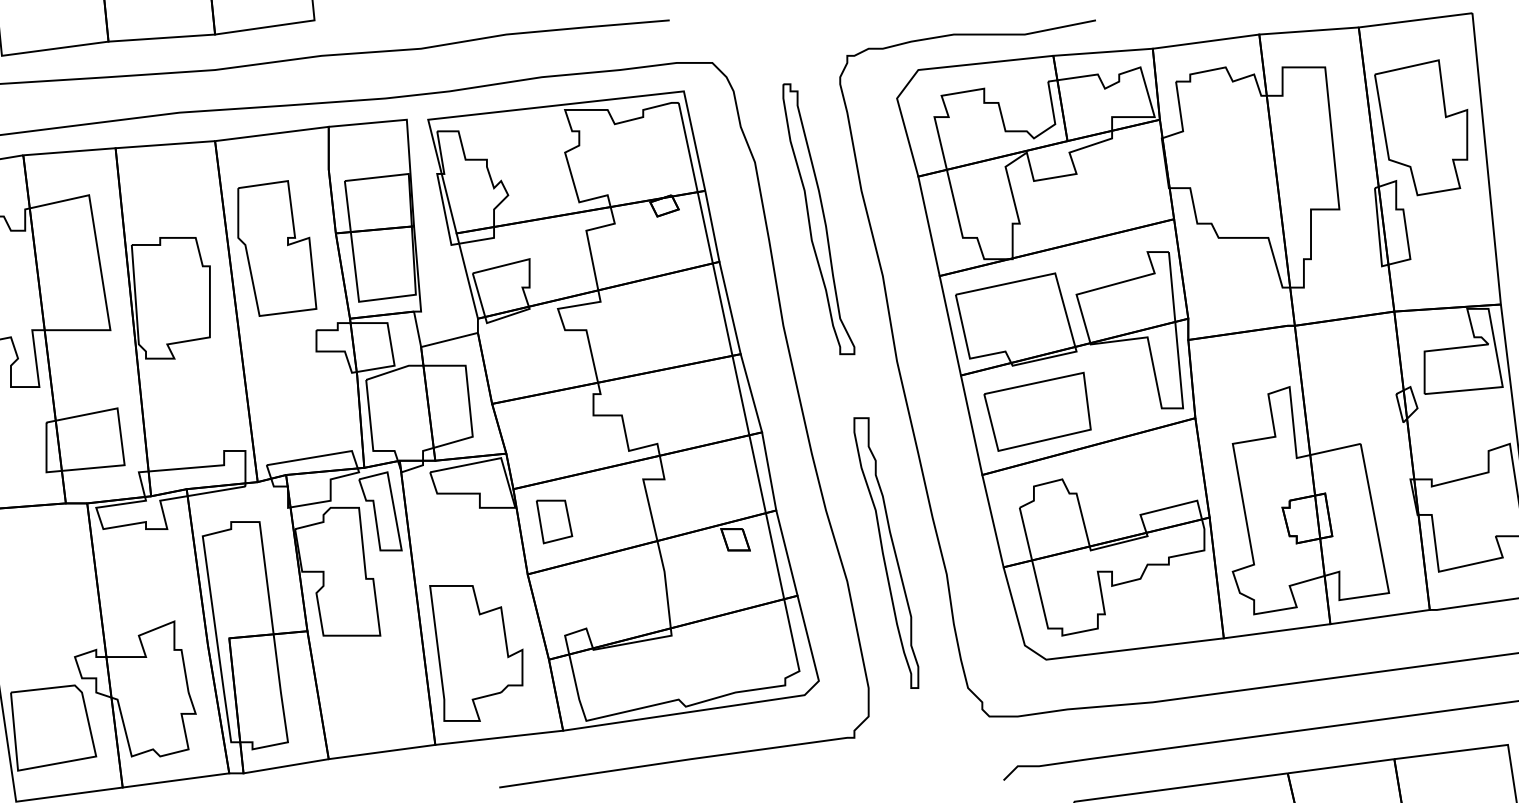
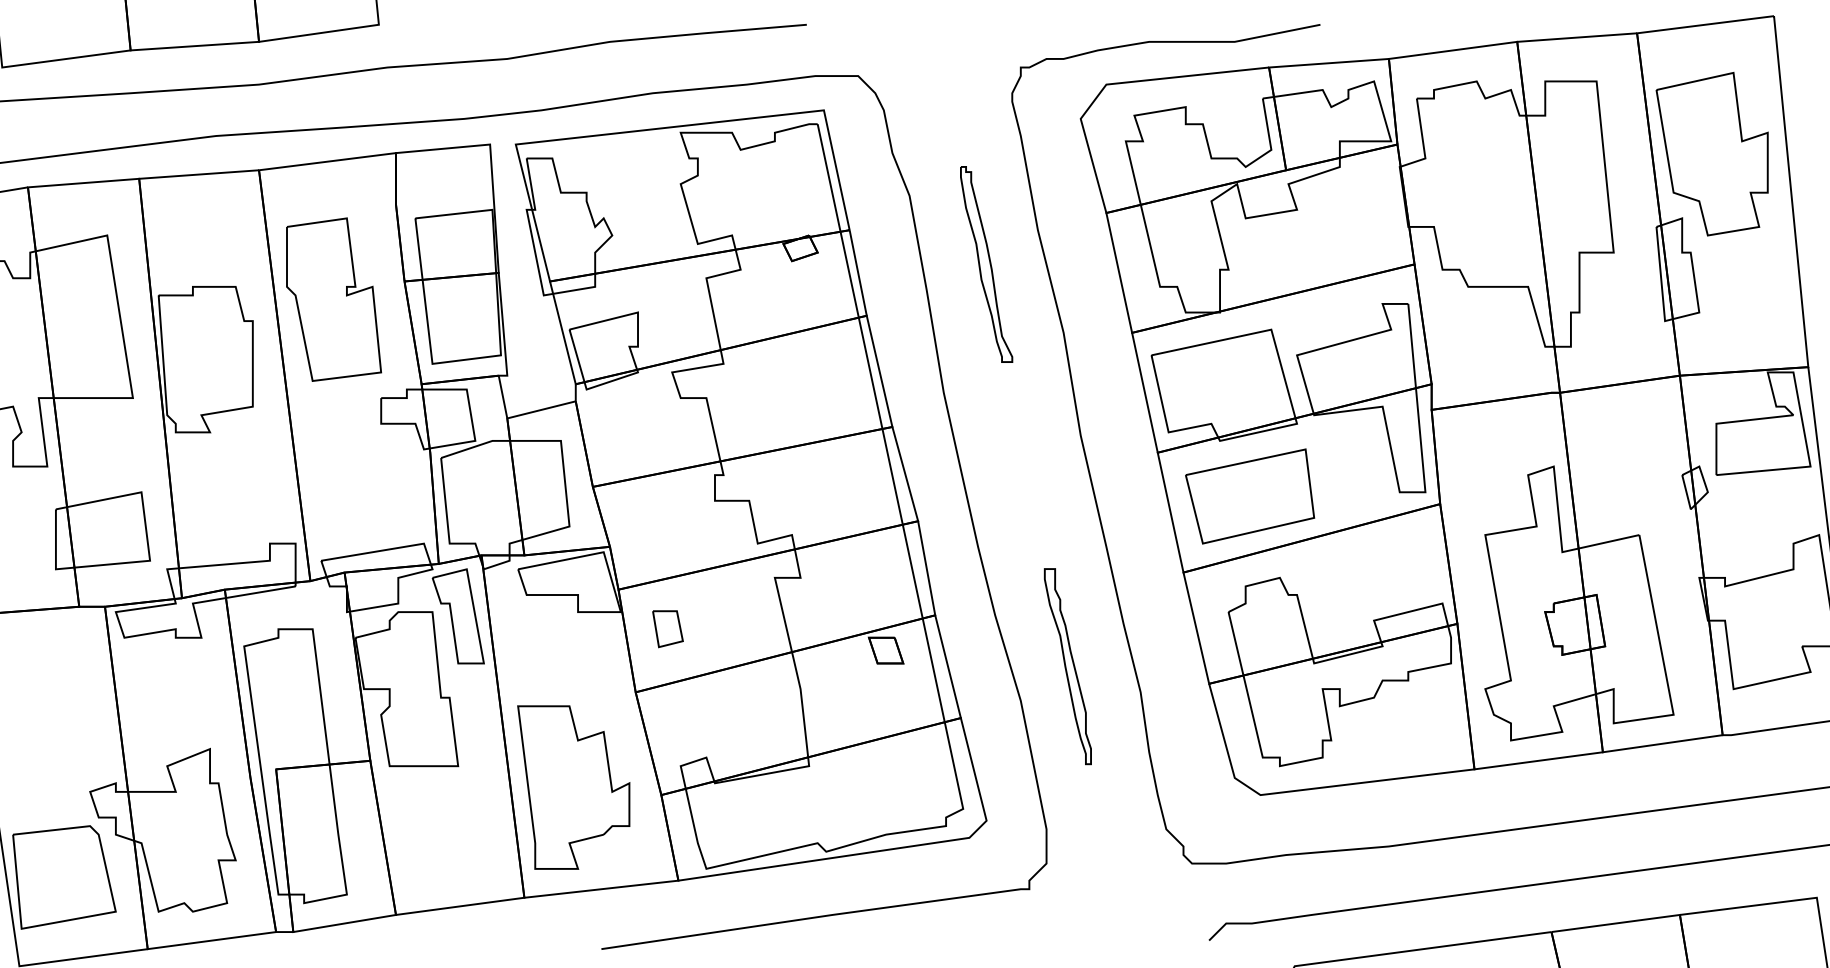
part: (818, 219) -> (986, 264), size x0.6
part: (554, 521) -> (667, 628), size x0.7
part: (886, 552) -> (1068, 665), size x0.6

